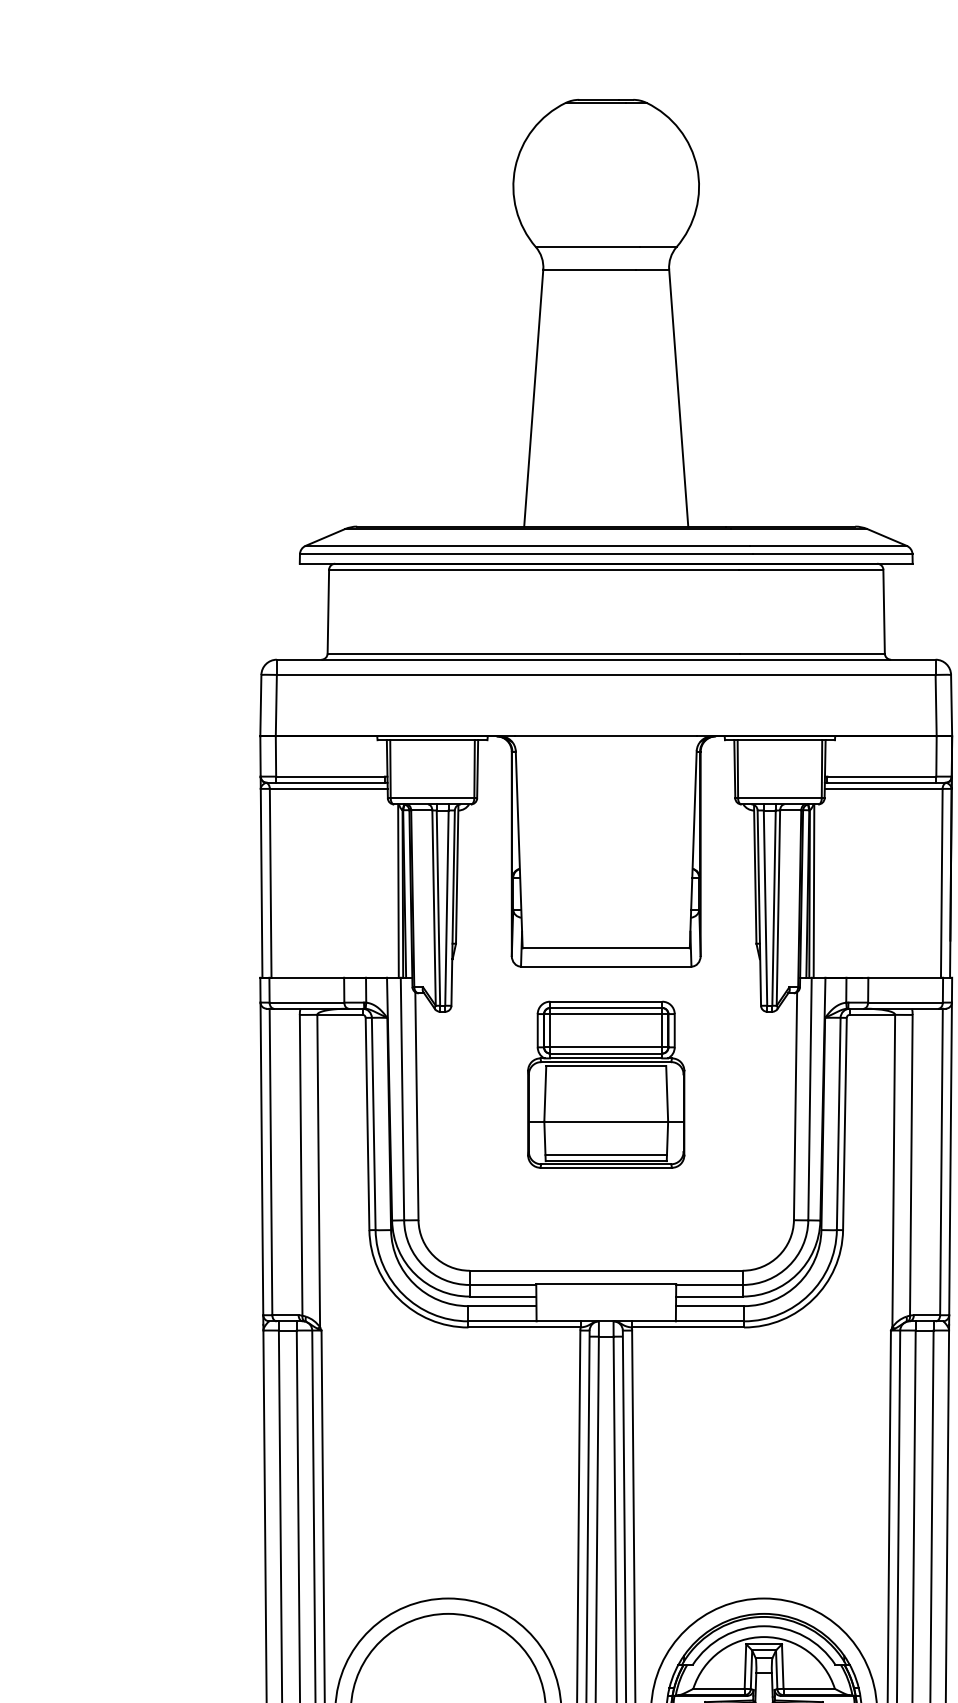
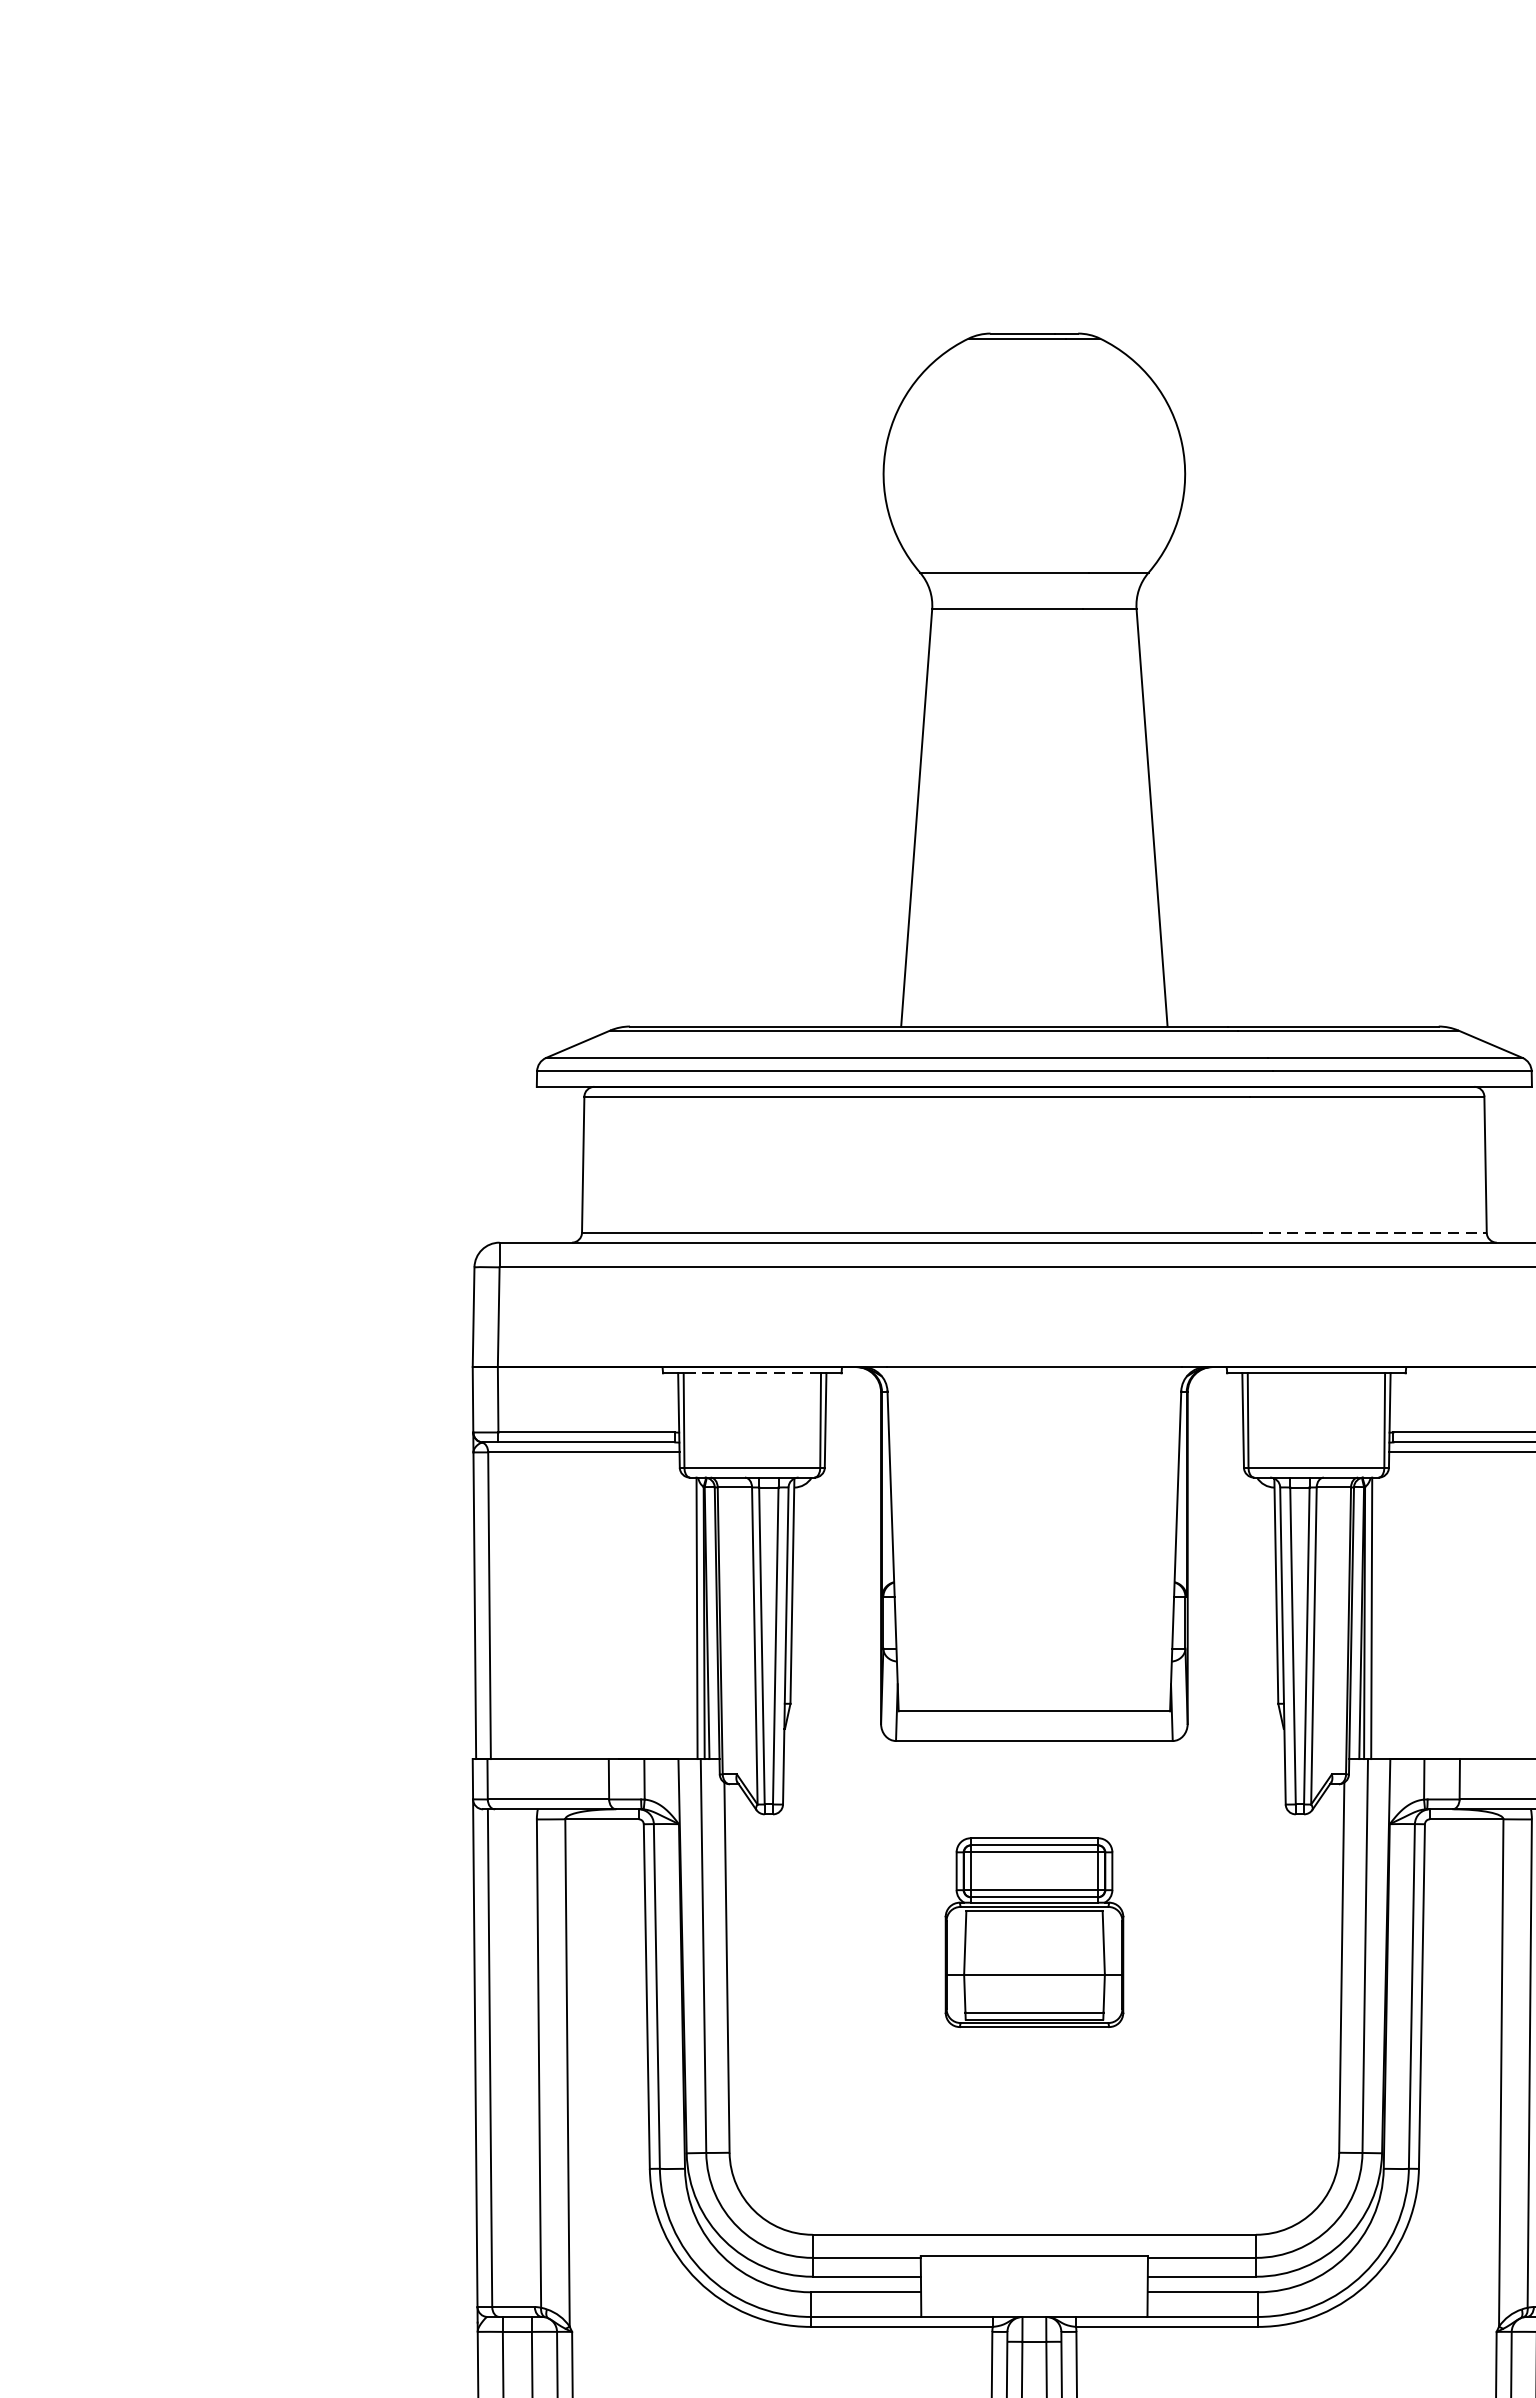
line: (812, 653) -> (1369, 1232), solid -> dashed
line: (432, 740) -> (752, 1373), solid -> dashed
part: (606, 1084) -> (1034, 1932), size x0.7

